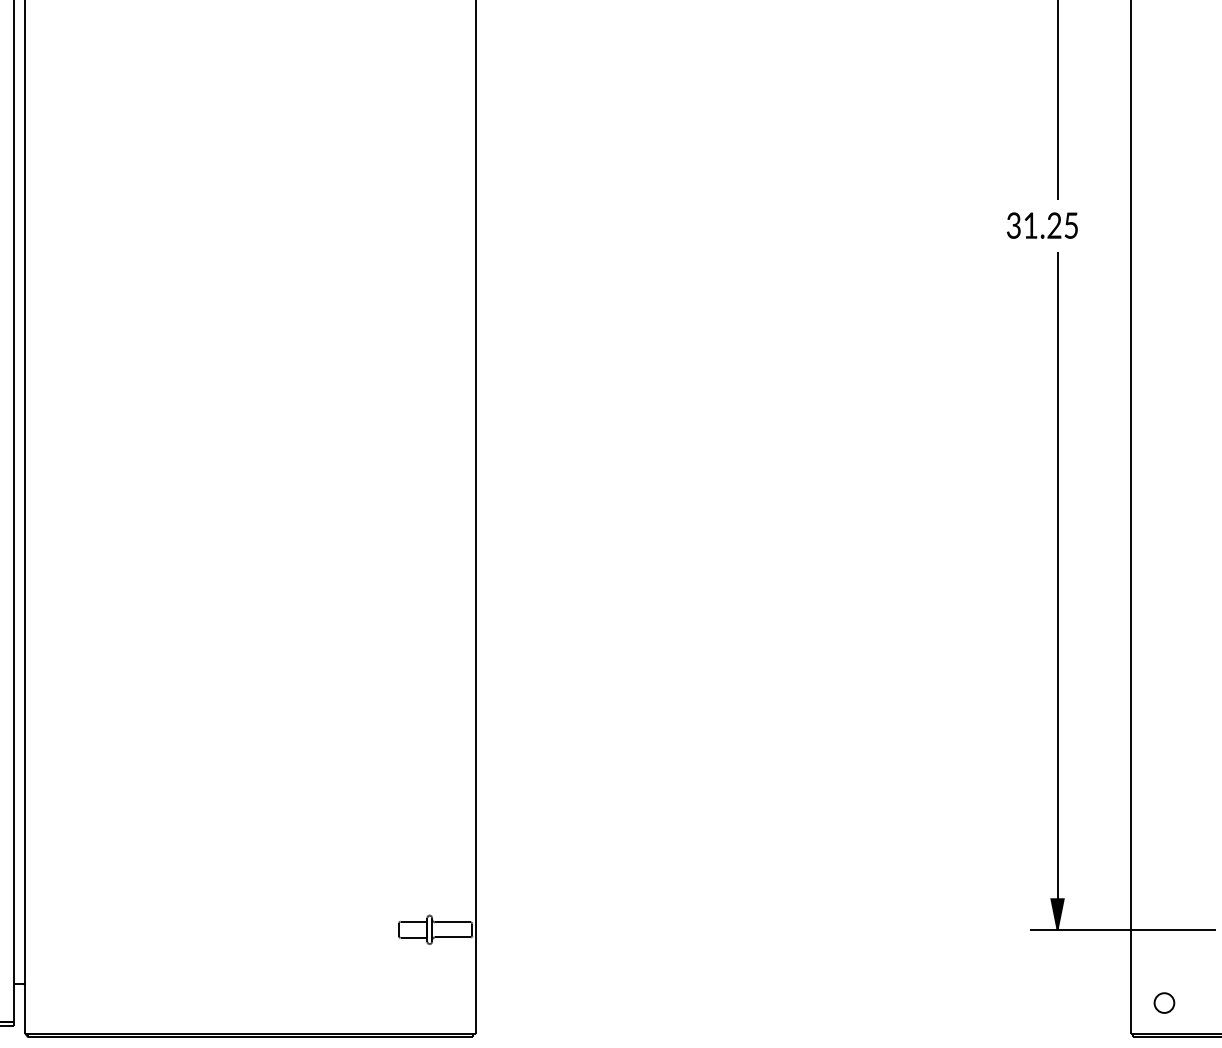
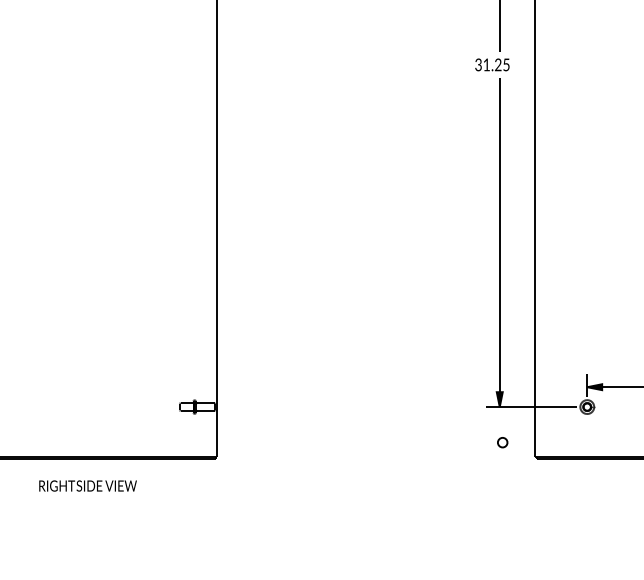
part: (1164, 1002) -> (502, 442), moved

